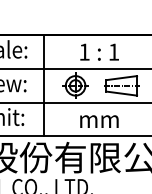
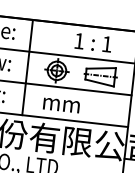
text: (99, 51) -> (93, 42), moved
text: (99, 121) -> (61, 105), moved

